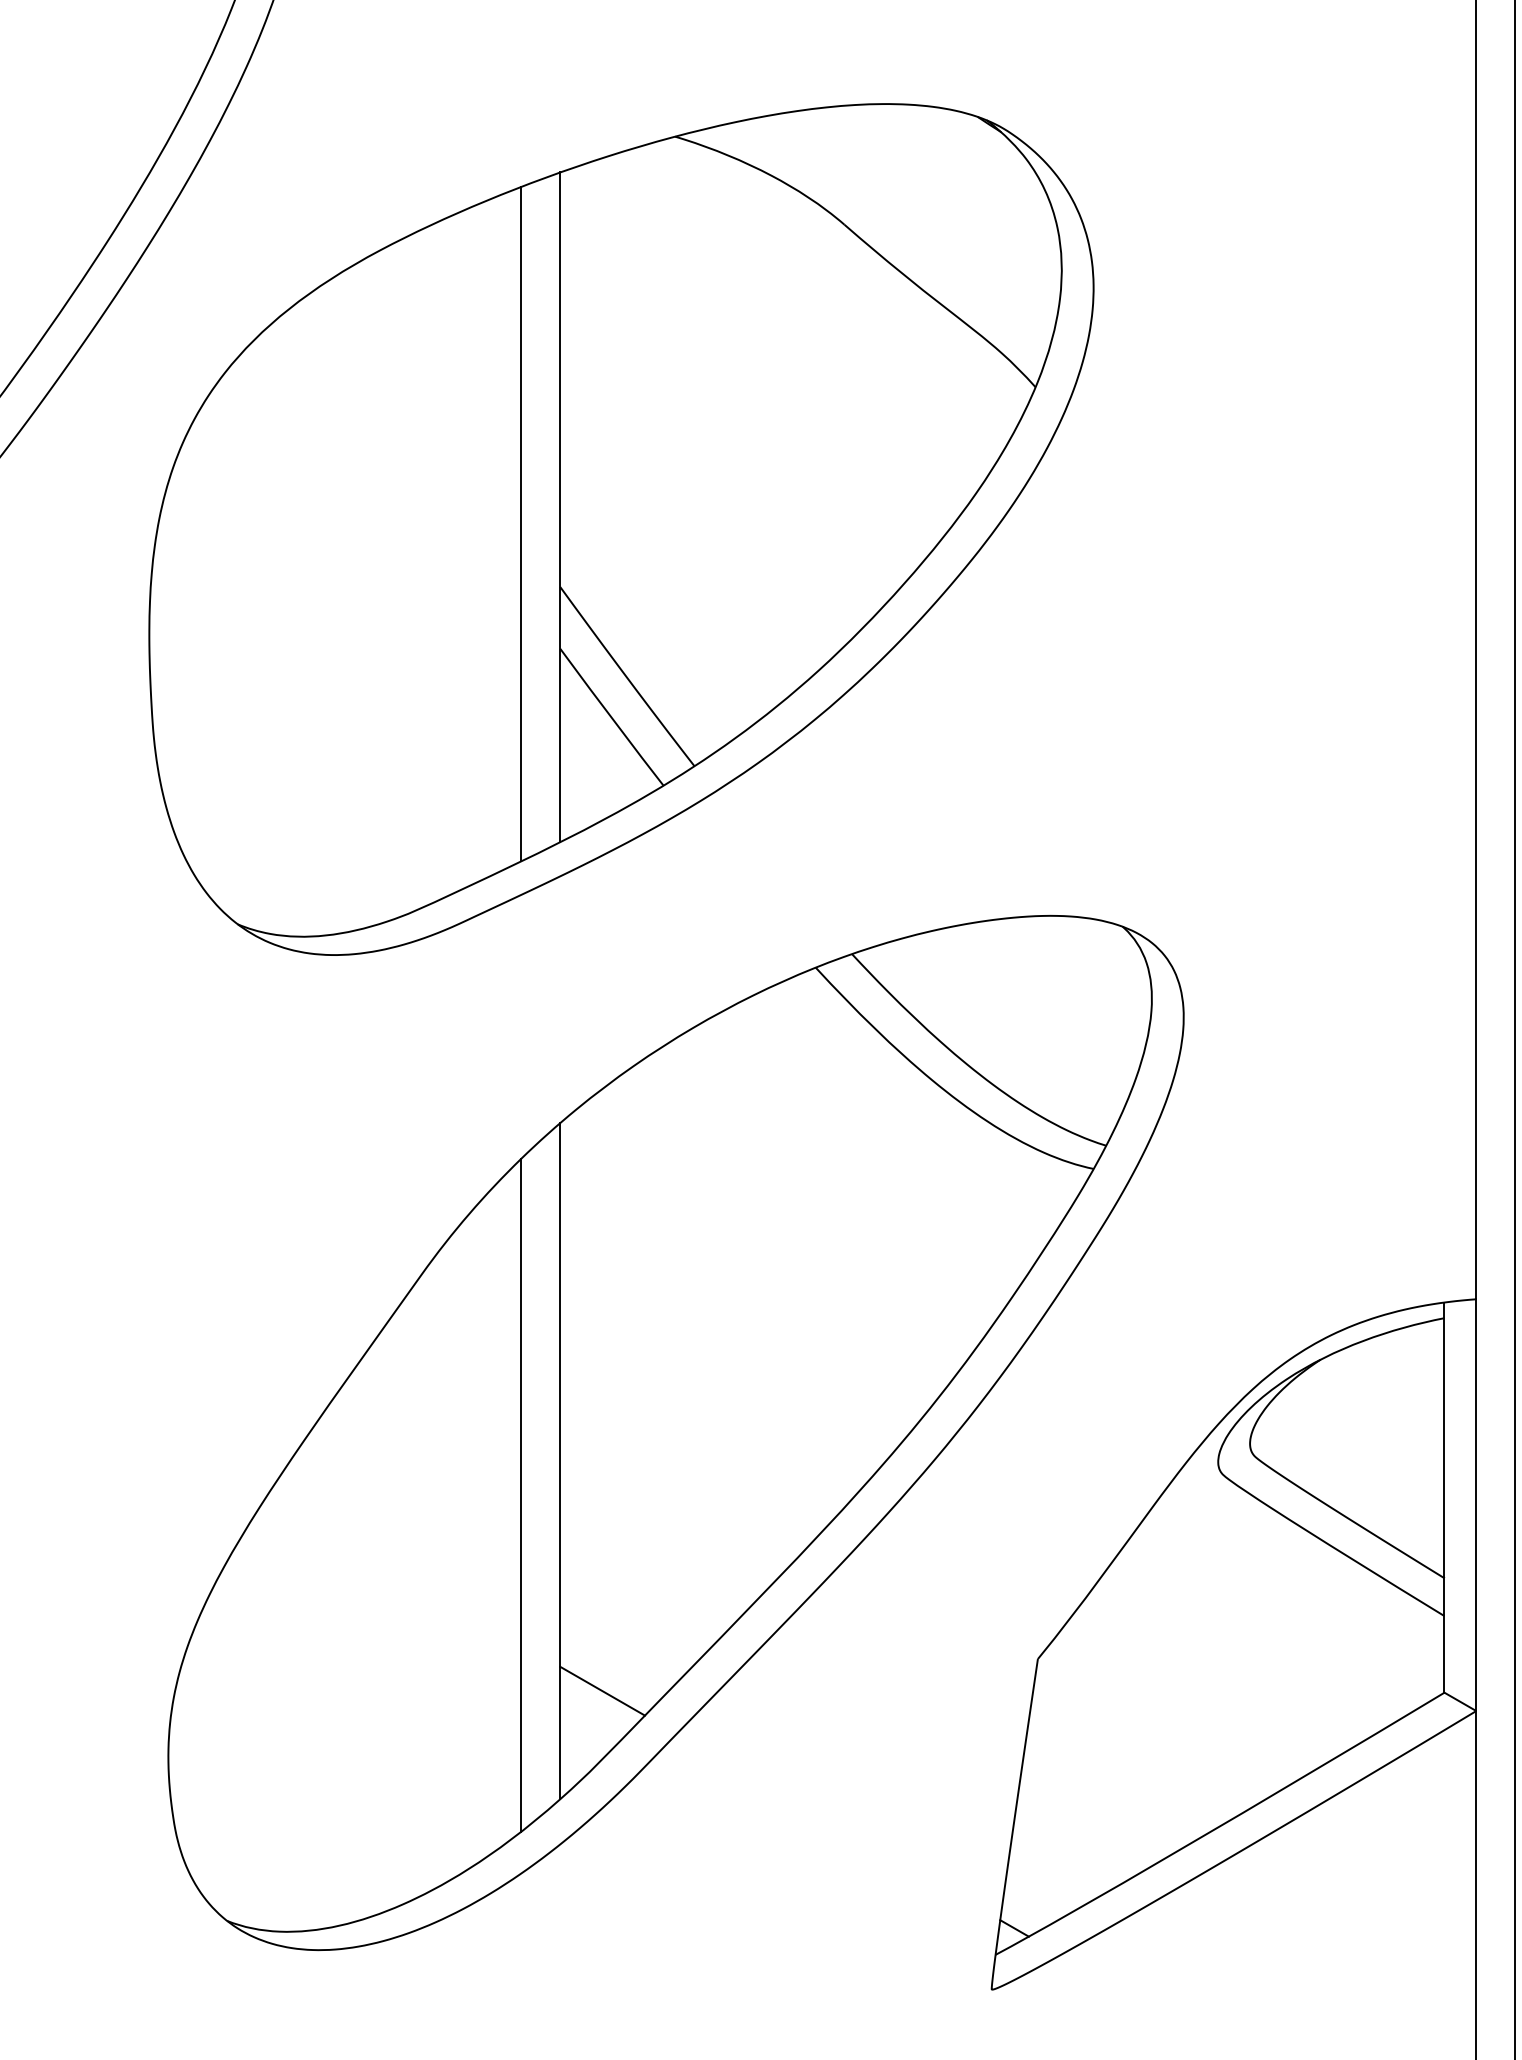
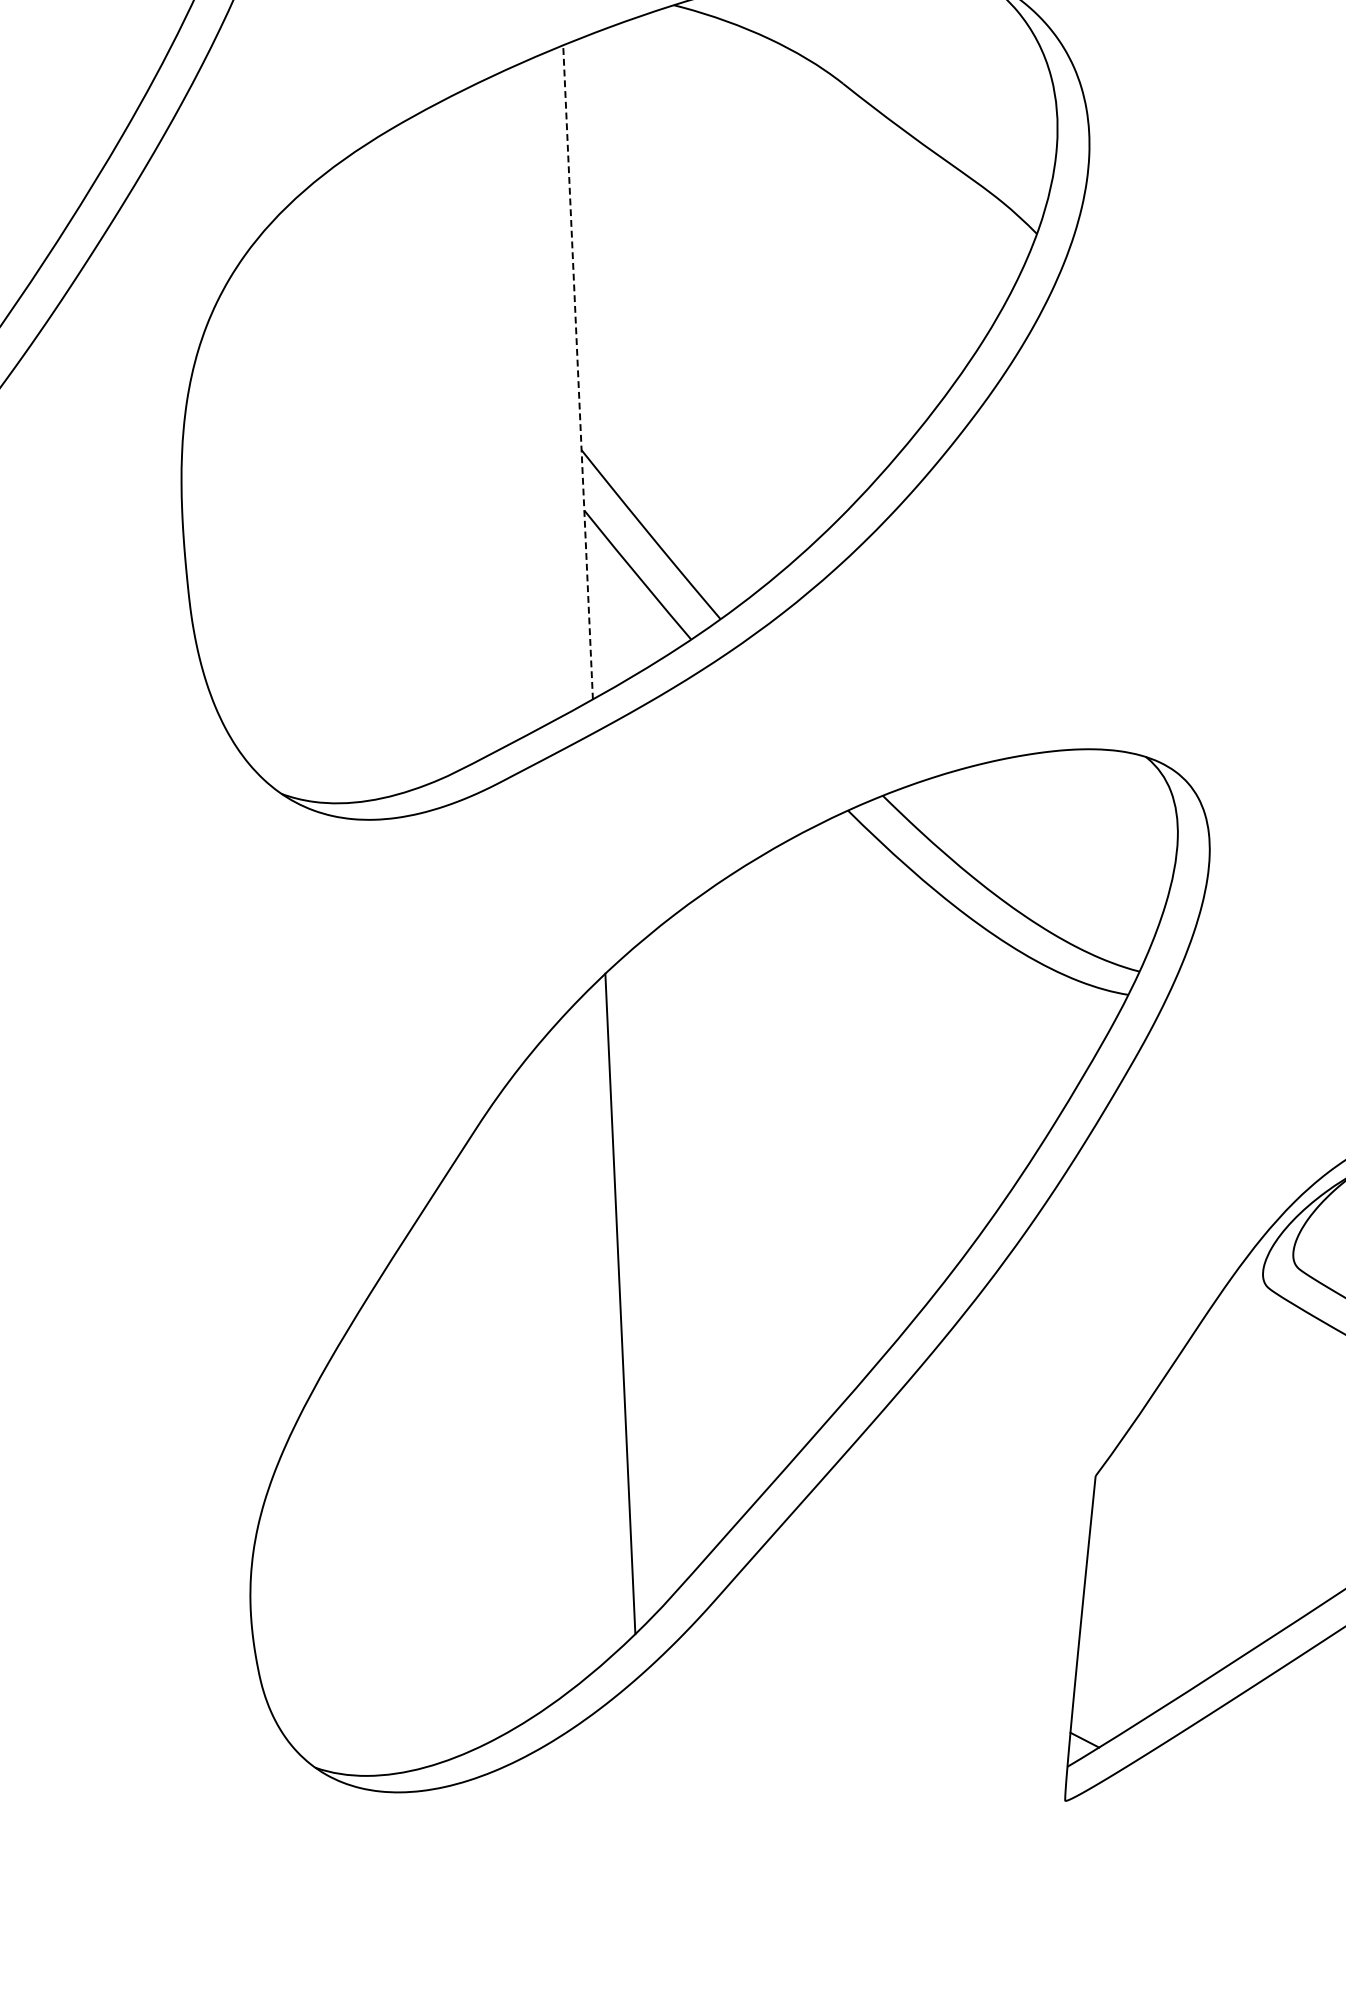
line: (560, 507) -> (578, 372), solid -> dashed
line: (521, 523) -> (540, 389), removed
line: (521, 1494) -> (583, 1338), removed
line: (602, 1690) -> (671, 1526), removed

